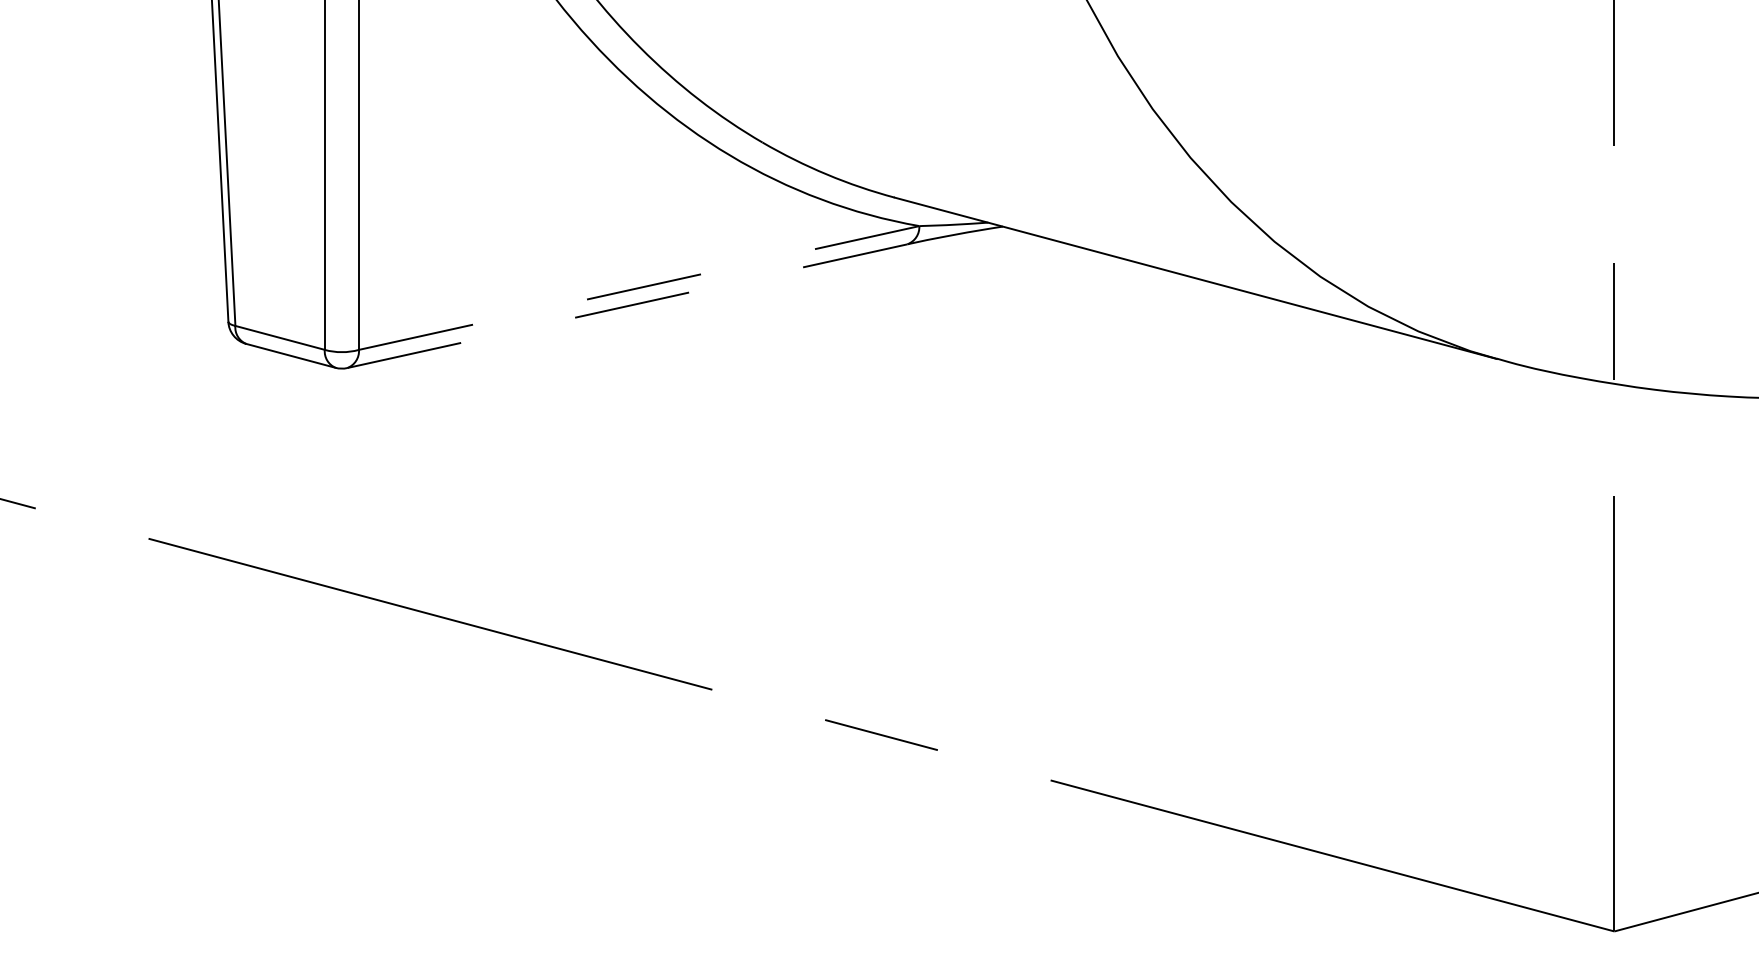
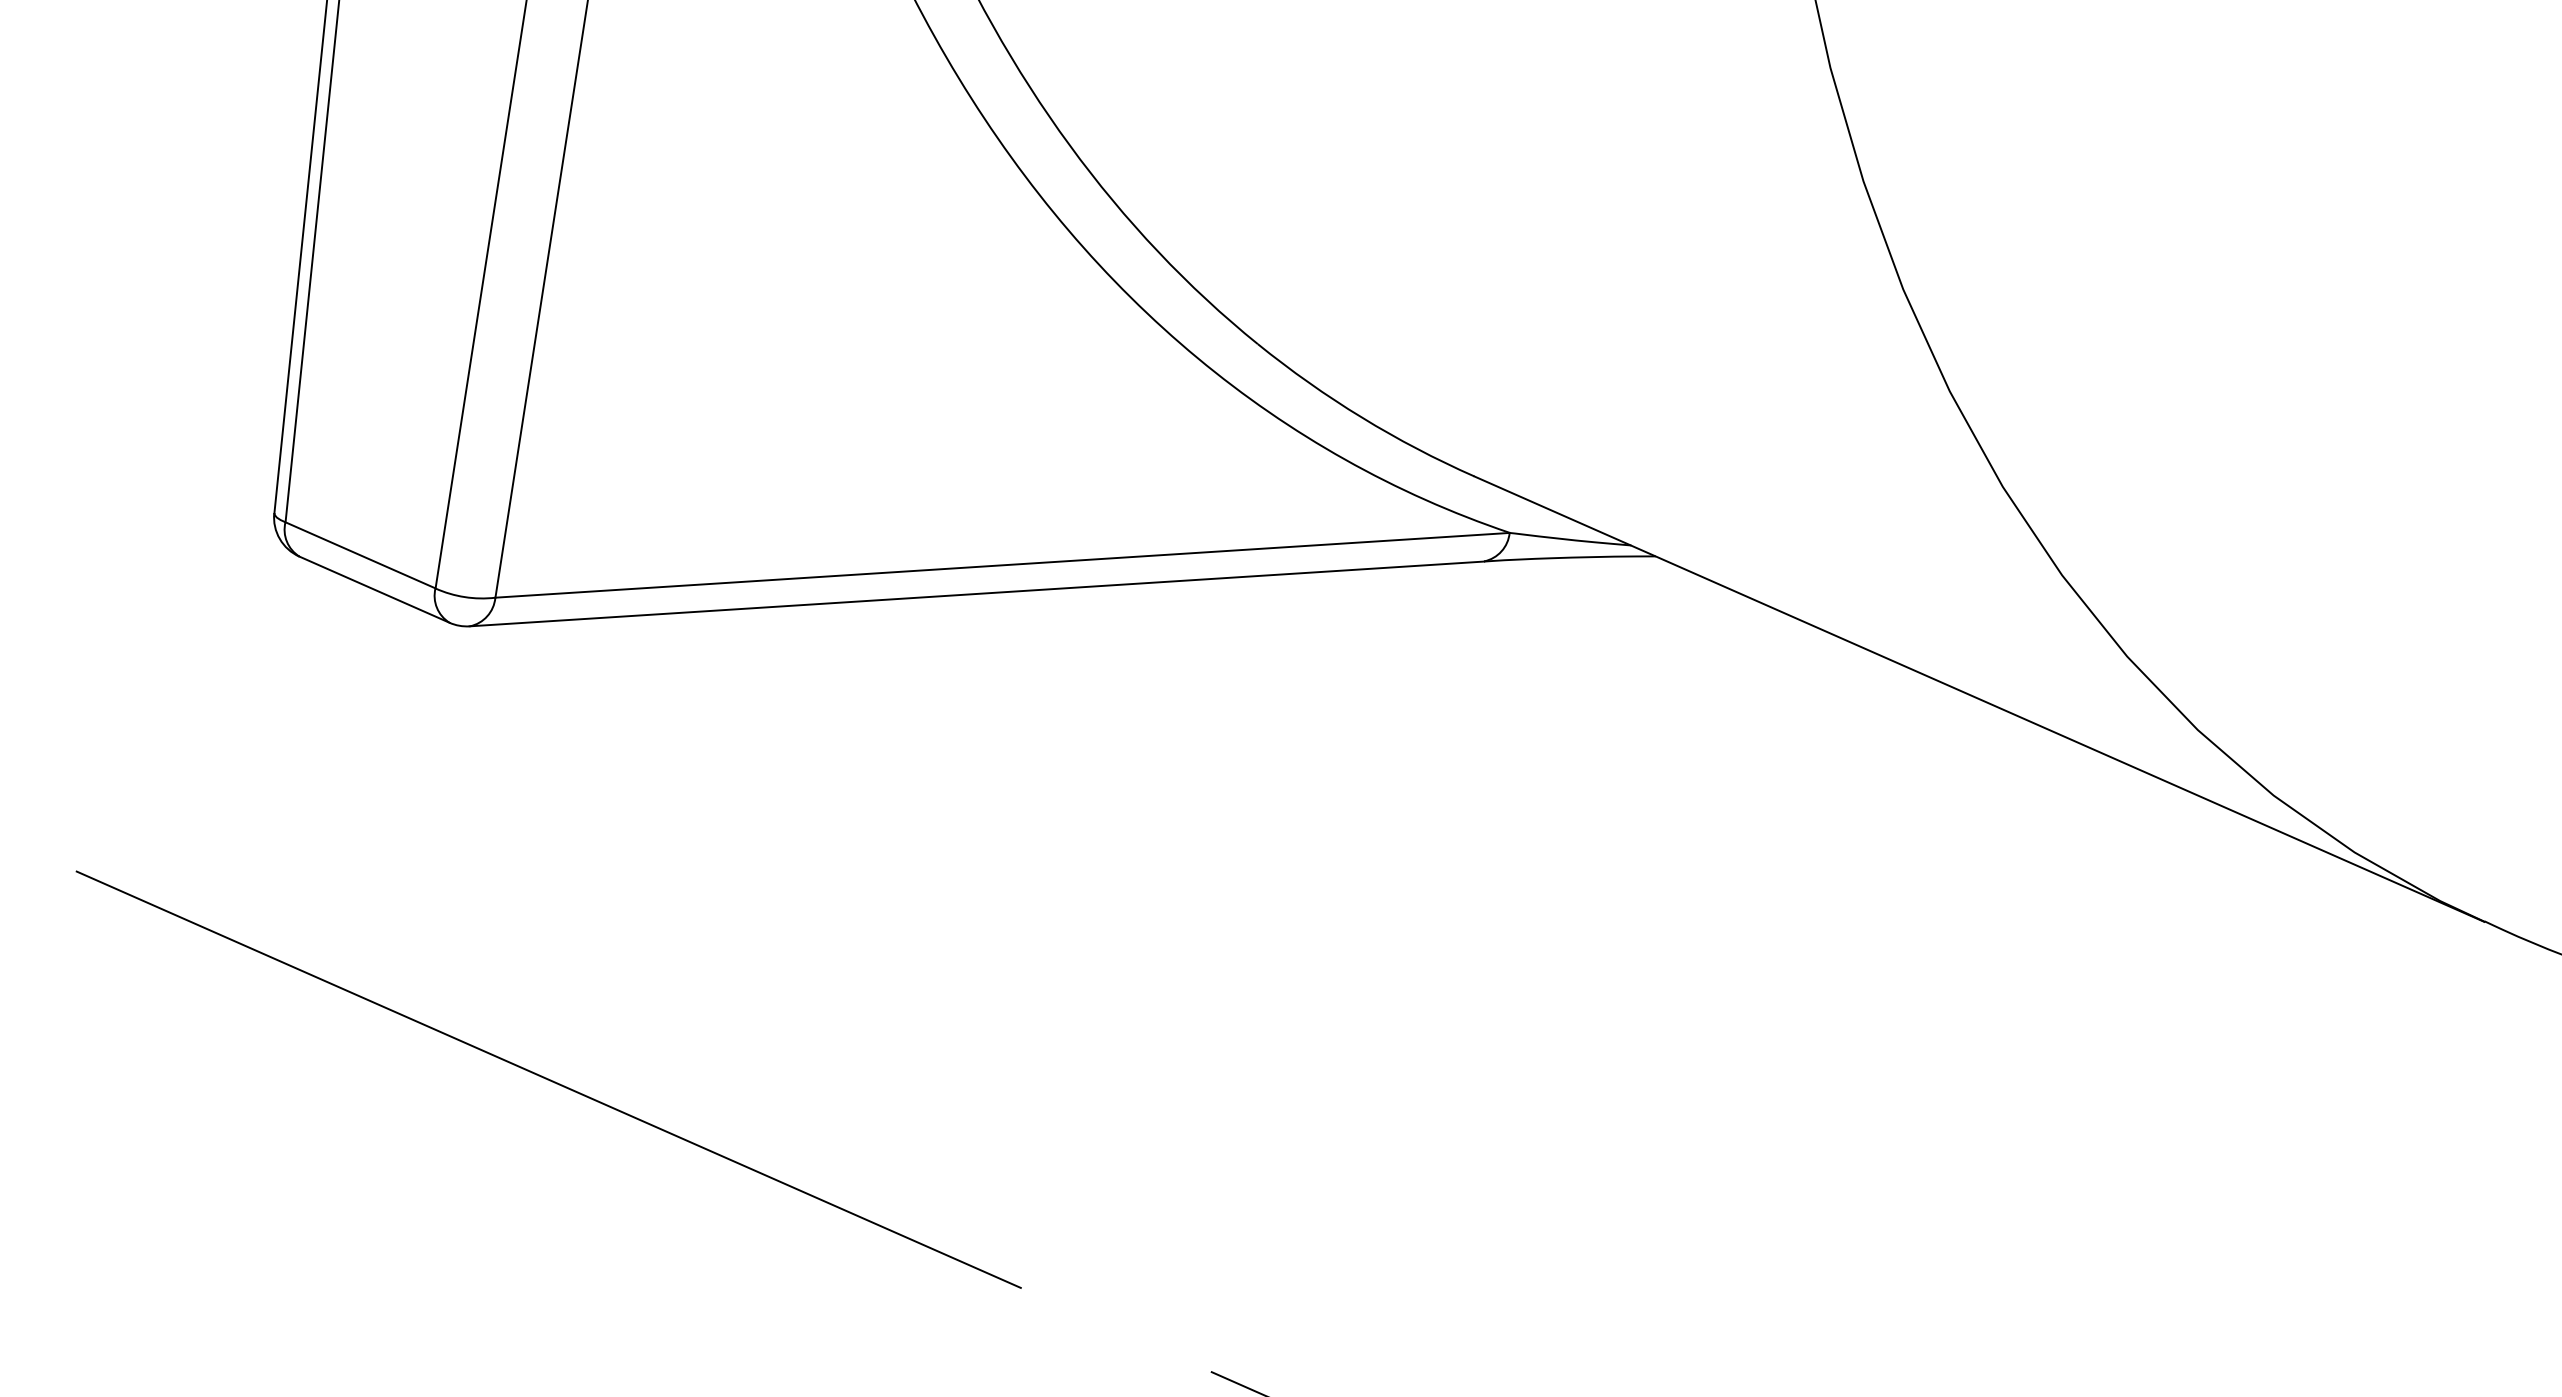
line: (639, 288) -> (1002, 566), dashed -> solid
line: (627, 306) -> (977, 594), dashed -> solid

